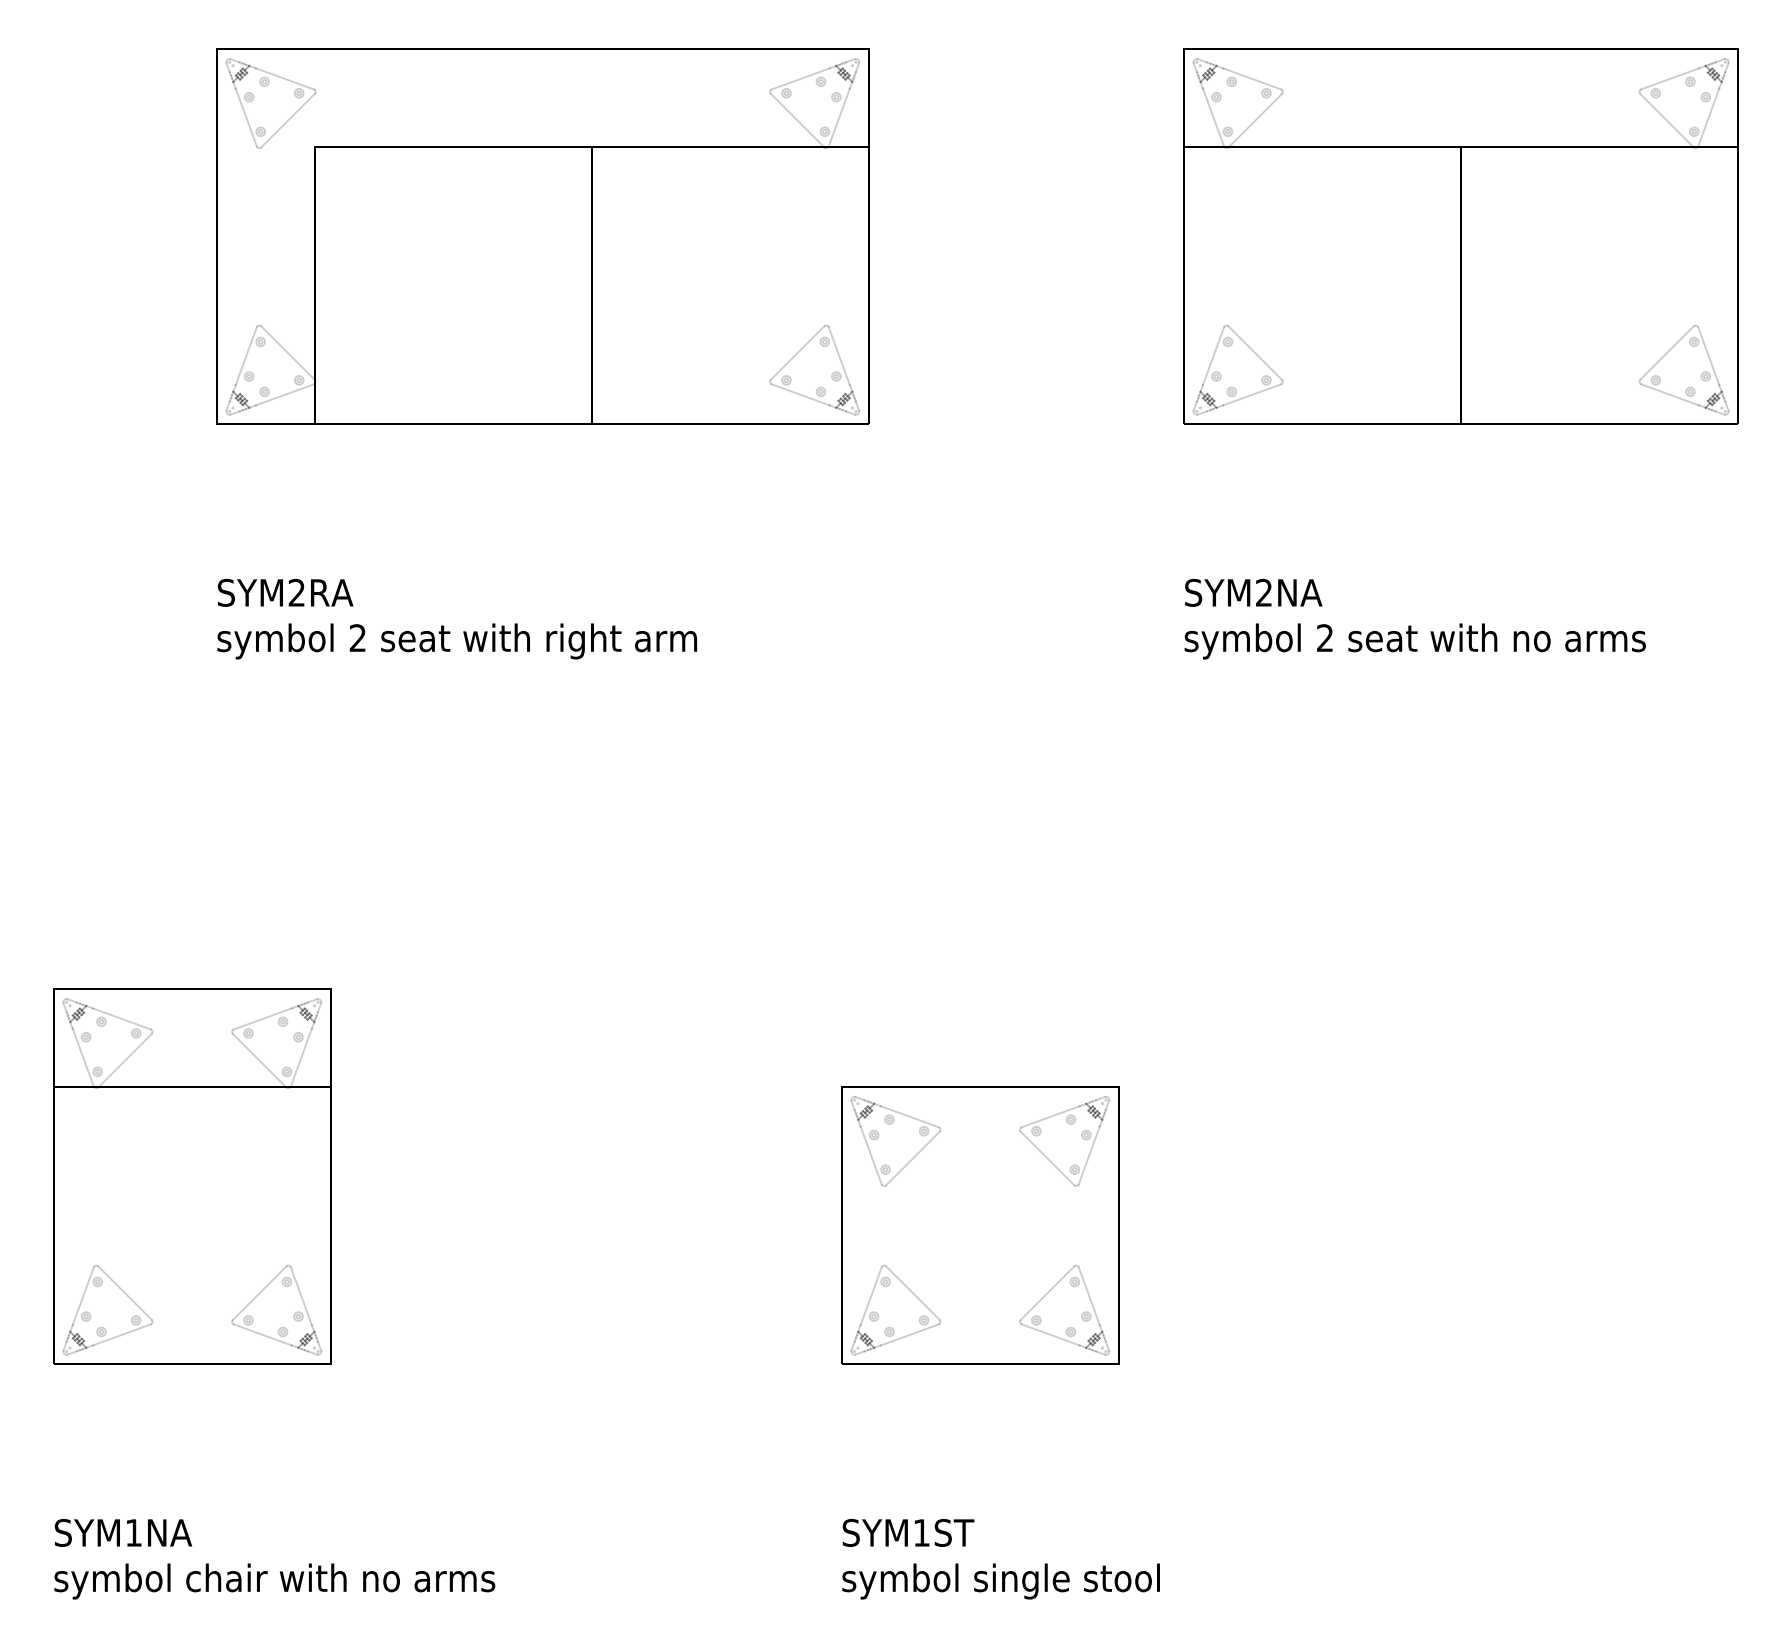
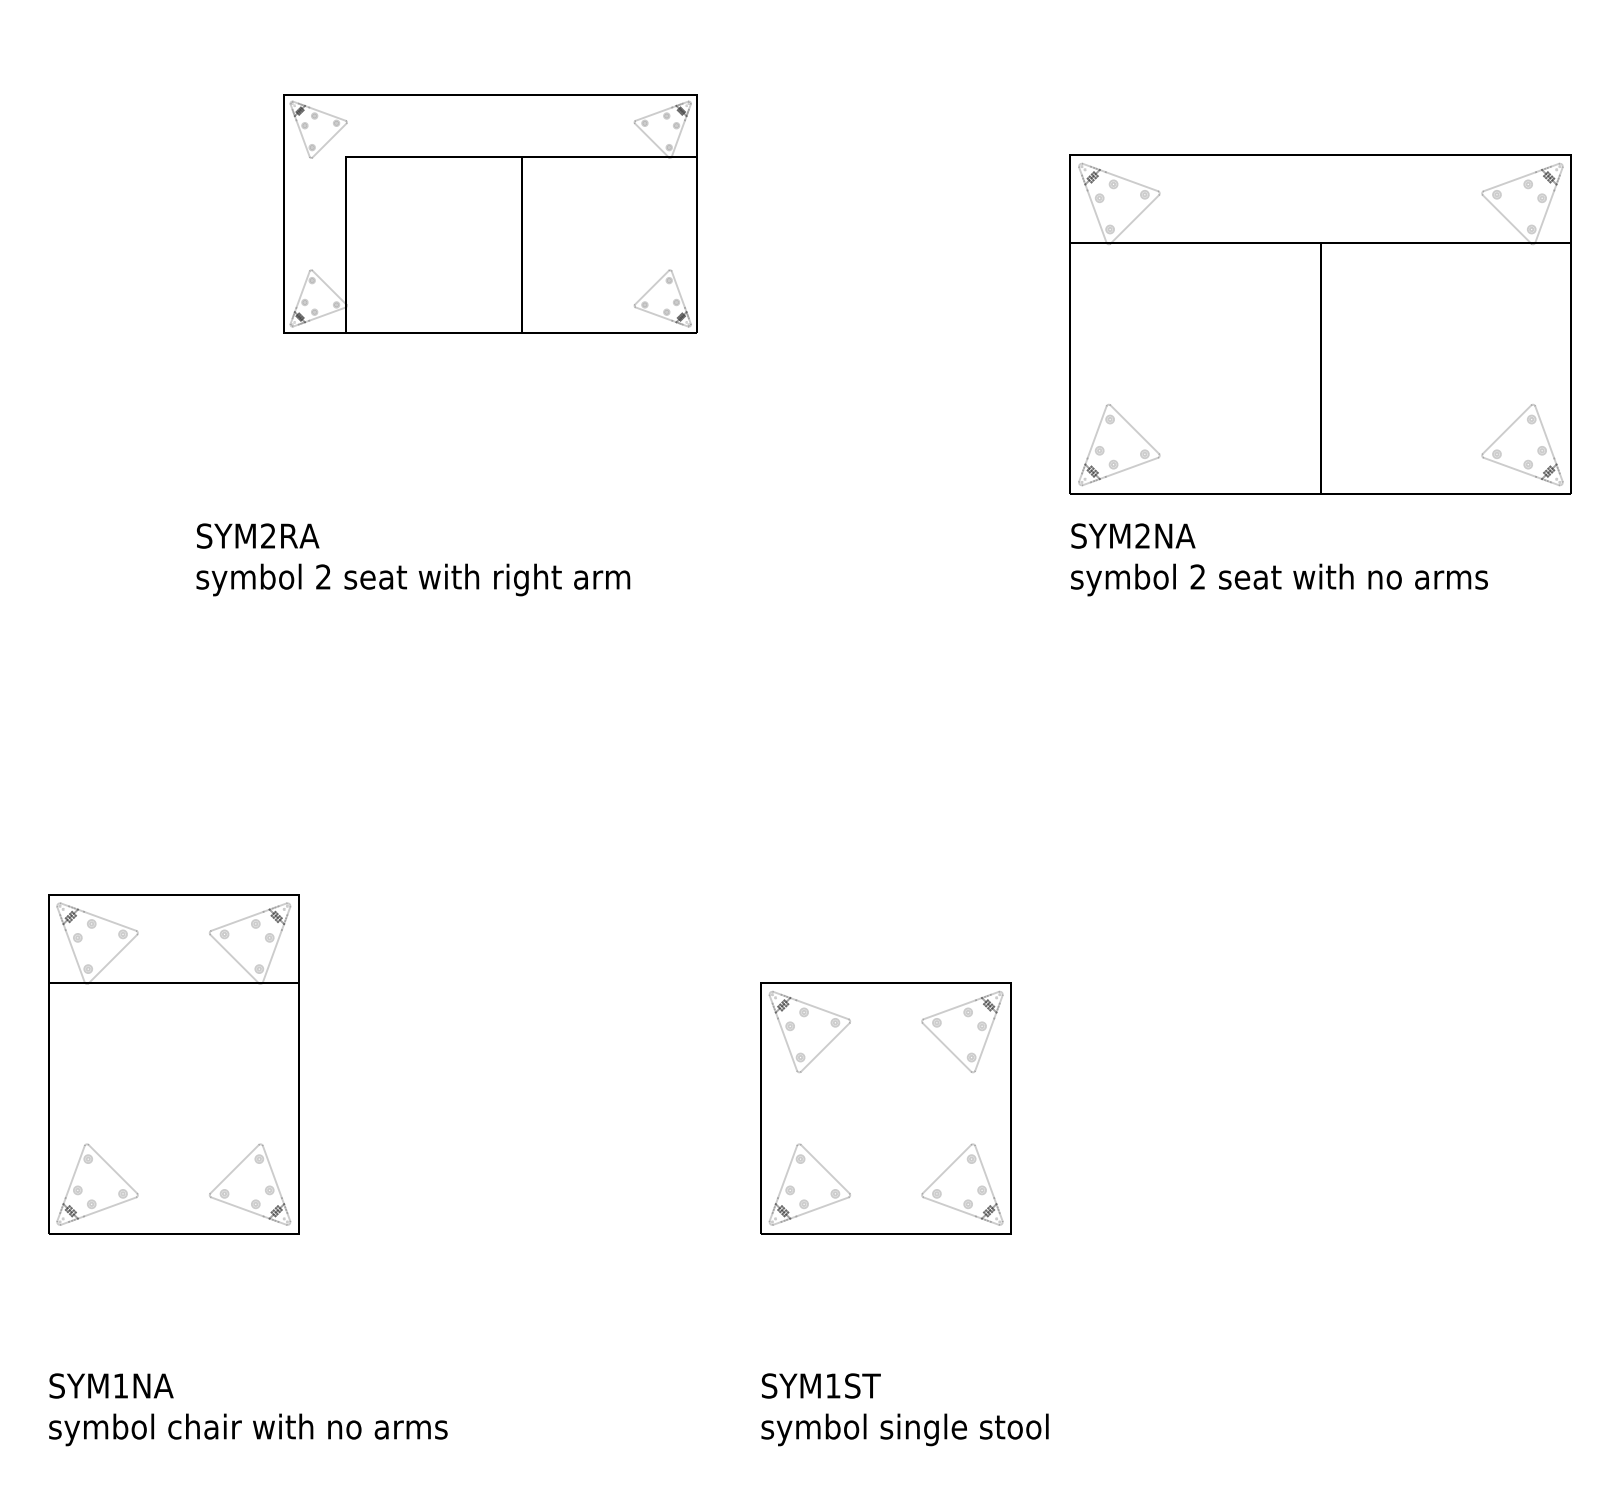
part: (542, 236) -> (490, 213), size x0.7
part: (1460, 236) -> (1320, 324), moved

